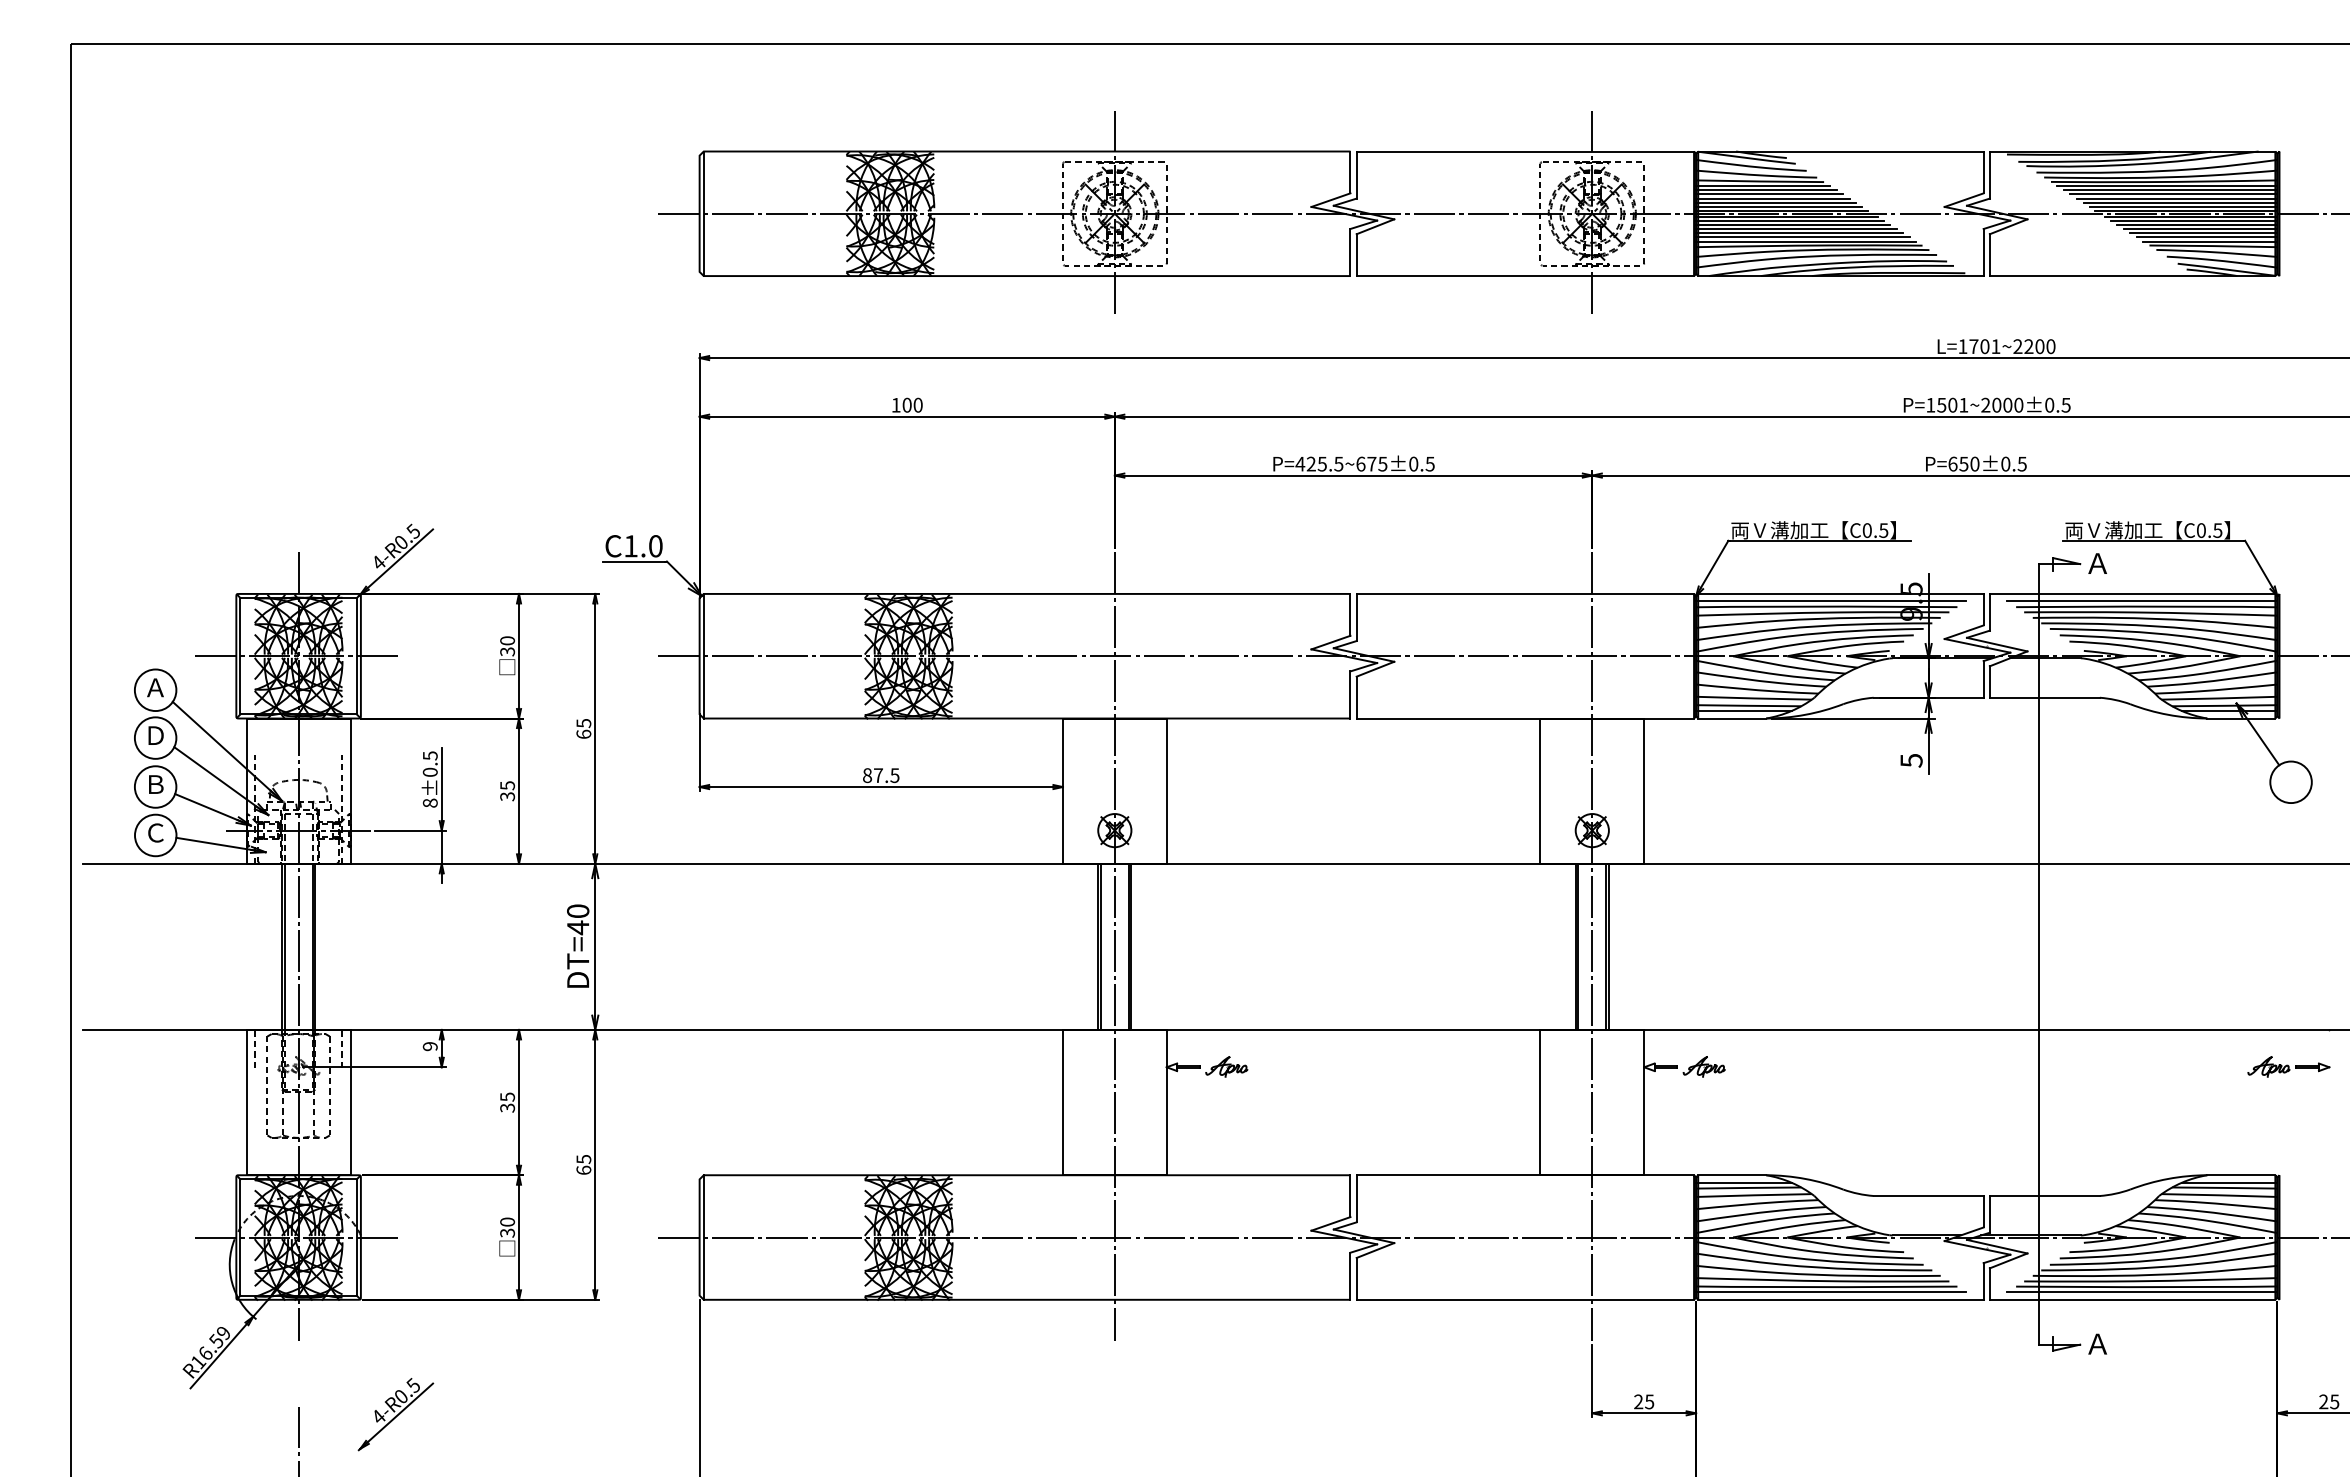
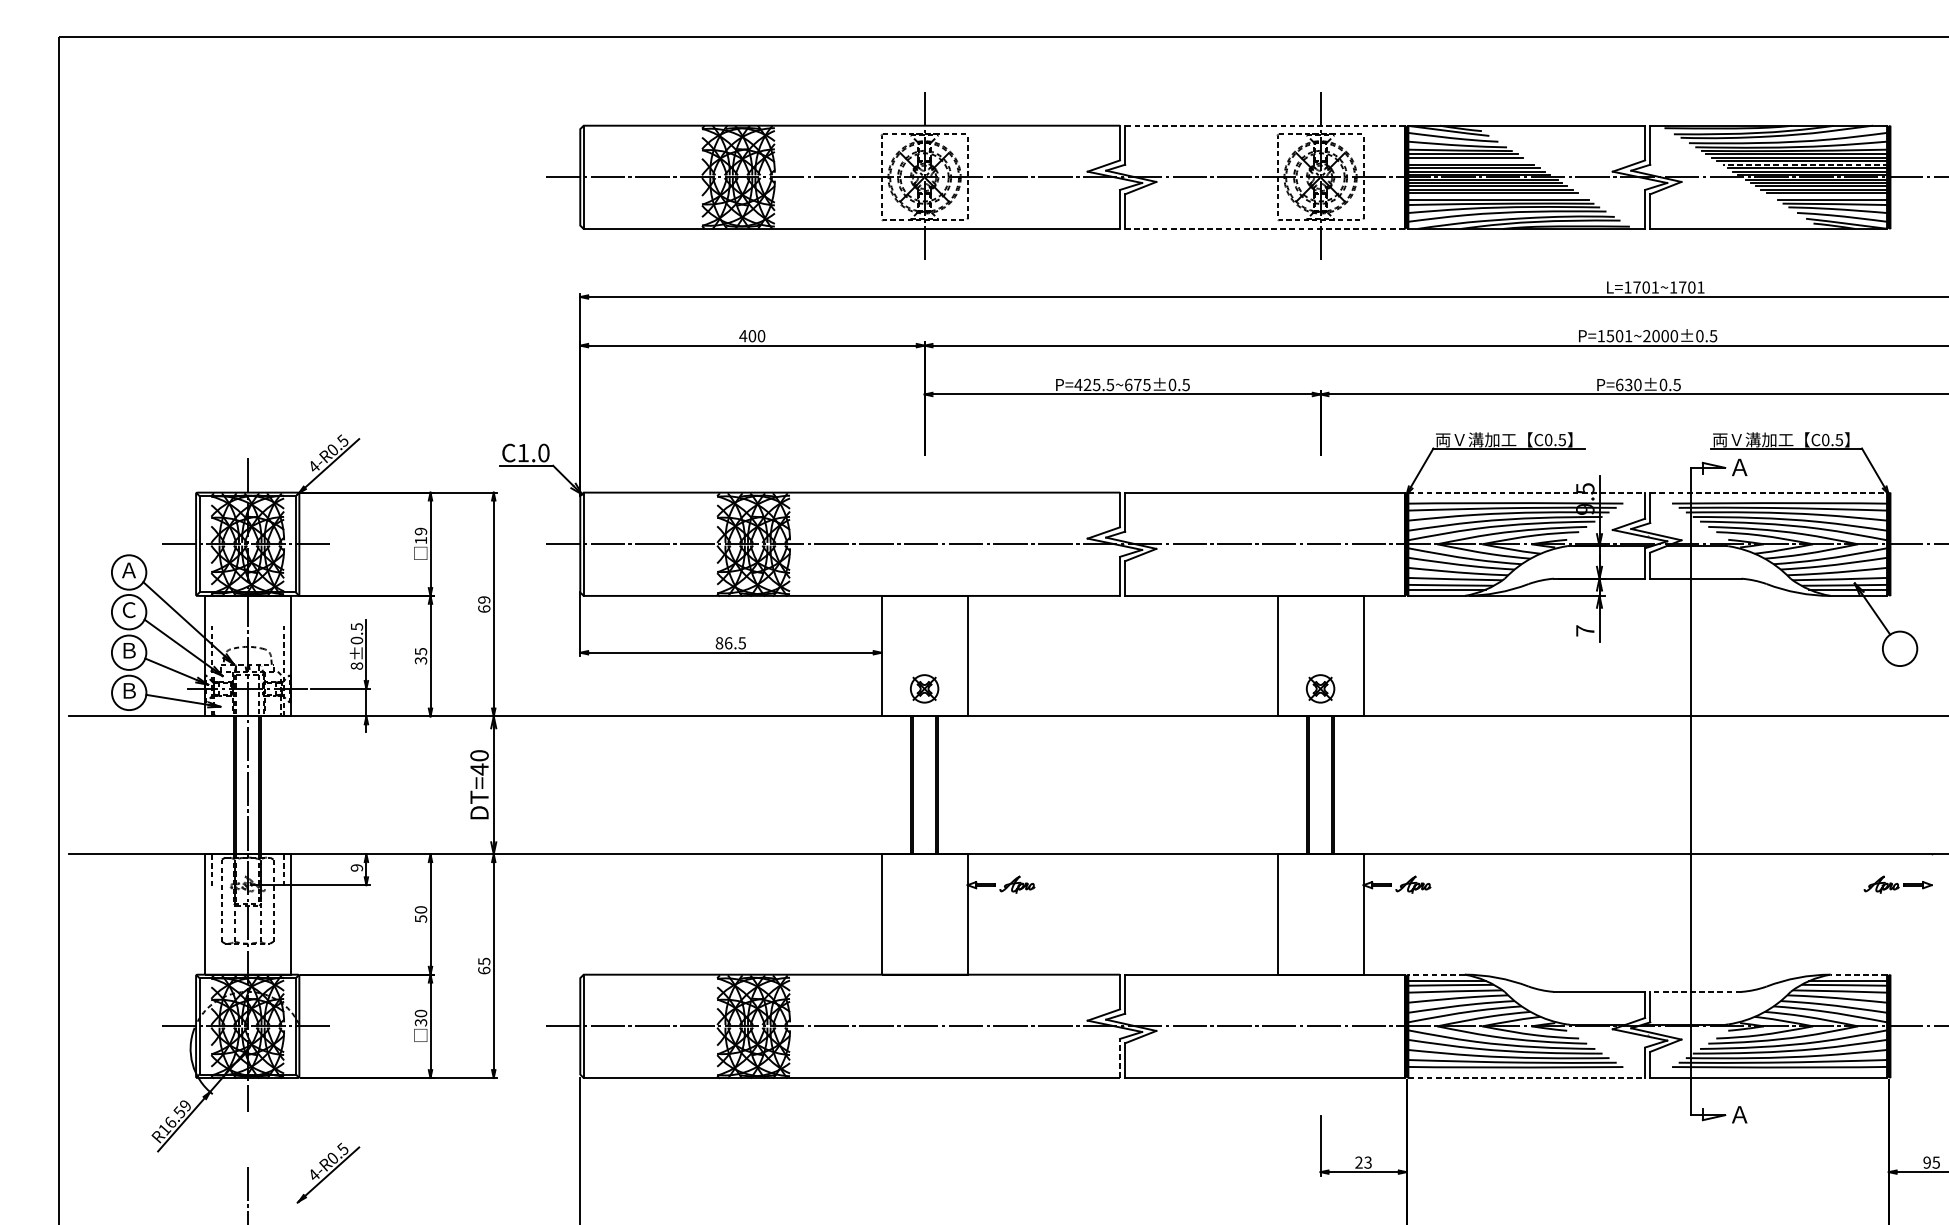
line: (1525, 151) -> (1265, 125), solid -> dashed
line: (1769, 194) -> (1467, 161), removed
line: (2176, 198) -> (1805, 164), solid -> dashed
line: (1802, 237) -> (1494, 197), removed
line: (2206, 237) -> (1829, 197), removed
line: (1525, 276) -> (1265, 229), solid -> dashed
text: (2034, 346) -> (1687, 287), L=1701~2200 -> L=1701~1701
text: (896, 405) -> (743, 336), 100 -> 400
text: (1963, 463) -> (1628, 384), P=650±0.5 -> P=630±0.5
line: (1840, 593) -> (1526, 492), solid -> dashed
line: (2132, 593) -> (1768, 492), solid -> dashed
line: (1831, 601) -> (1518, 498), removed
line: (2142, 601) -> (1776, 498), removed
text: (507, 646) -> (420, 536), 30 -> 19
text: (583, 723) -> (483, 600), 65 -> 69
text: (155, 735) -> (129, 610), Ｄ -> Ｃ
text: (1911, 760) -> (1585, 630), 5 -> 7
text: (878, 775) -> (728, 643), 87.5 -> 86.5
text: (155, 832) -> (129, 690), Ｃ -> Ｂ
line: (1114, 946) -> (924, 784), removed
line: (1592, 946) -> (1320, 784), removed
text: (507, 1102) -> (420, 914), 35 -> 50
line: (1731, 1175) -> (1436, 974), solid -> dashed
line: (2240, 1175) -> (1858, 974), solid -> dashed
line: (2044, 1196) -> (1695, 992), solid -> dashed
line: (1350, 1276) -> (1120, 1058), solid -> dashed
line: (1831, 1292) -> (1518, 1071), removed
line: (2142, 1292) -> (1776, 1071), removed
line: (1840, 1299) -> (1526, 1077), solid -> dashed
text: (1649, 1401) -> (1368, 1162), 25 -> 23
text: (2323, 1402) -> (1926, 1163), 25 -> 95

